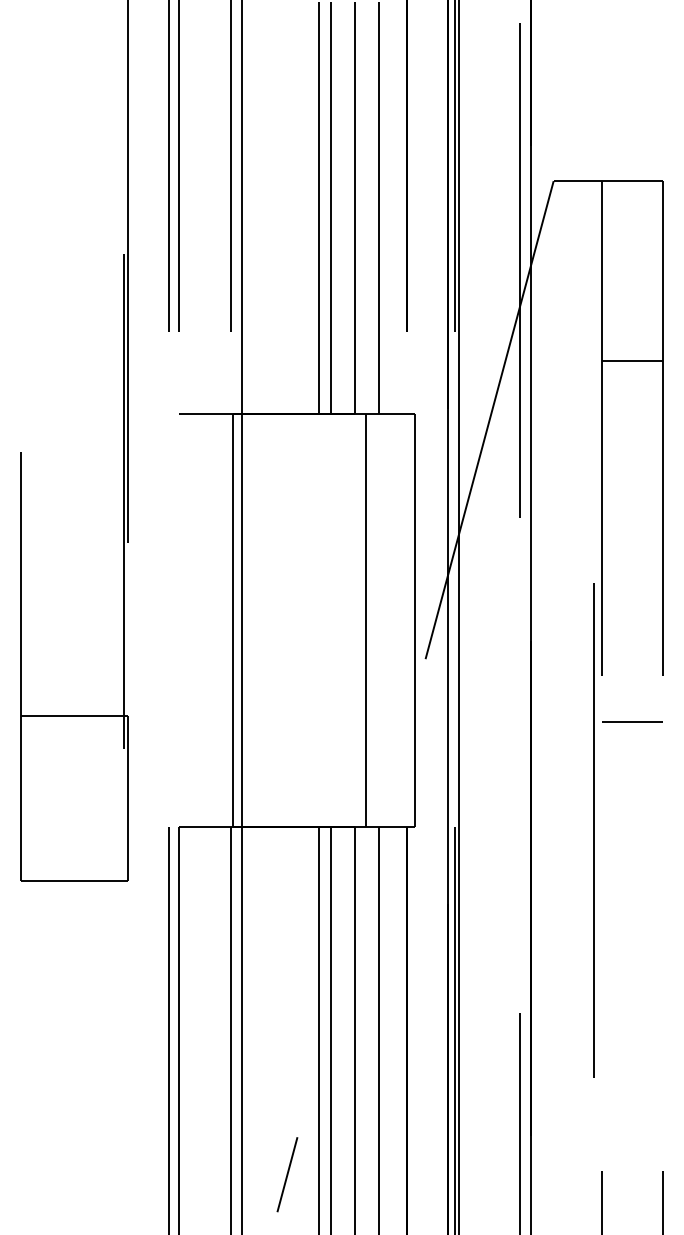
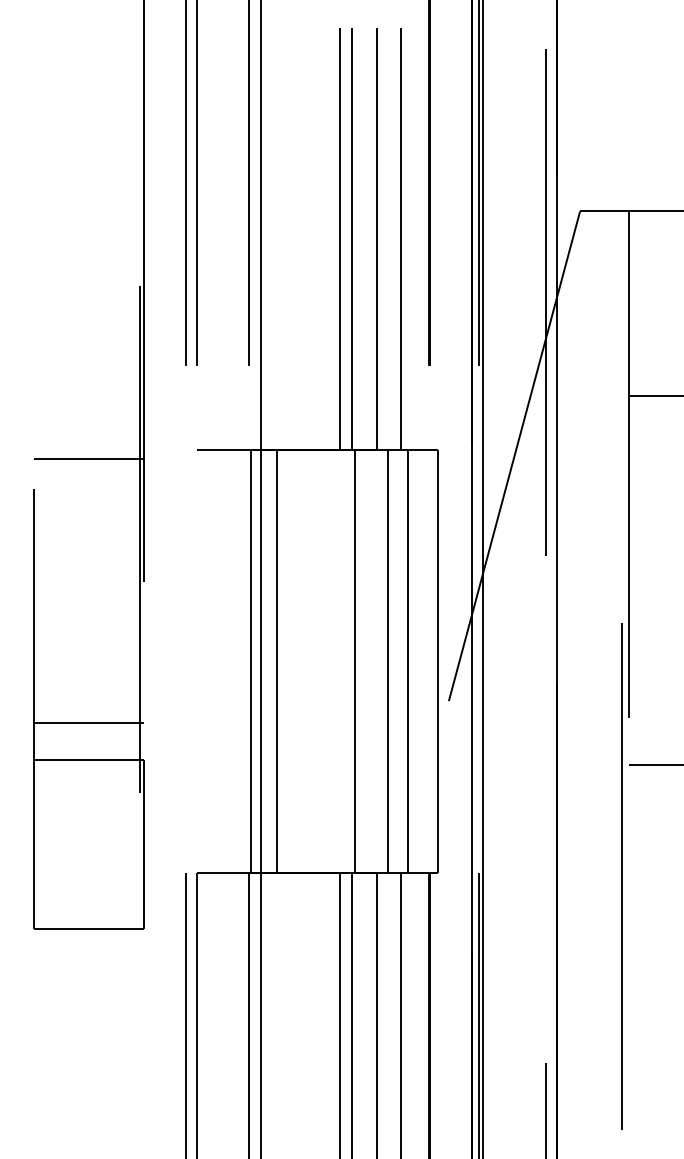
line: (73, 422) -> (88, 458), added
line: (257, 620) -> (276, 661), added
line: (333, 620) -> (354, 661), added
line: (385, 620) -> (407, 661), added
line: (73, 680) -> (88, 722), added

